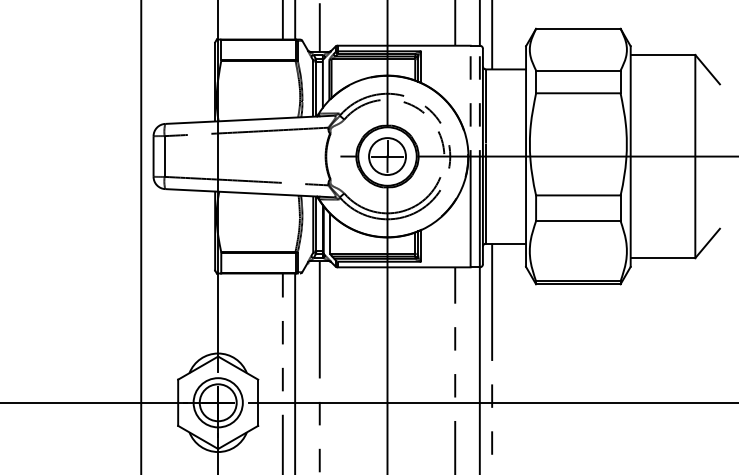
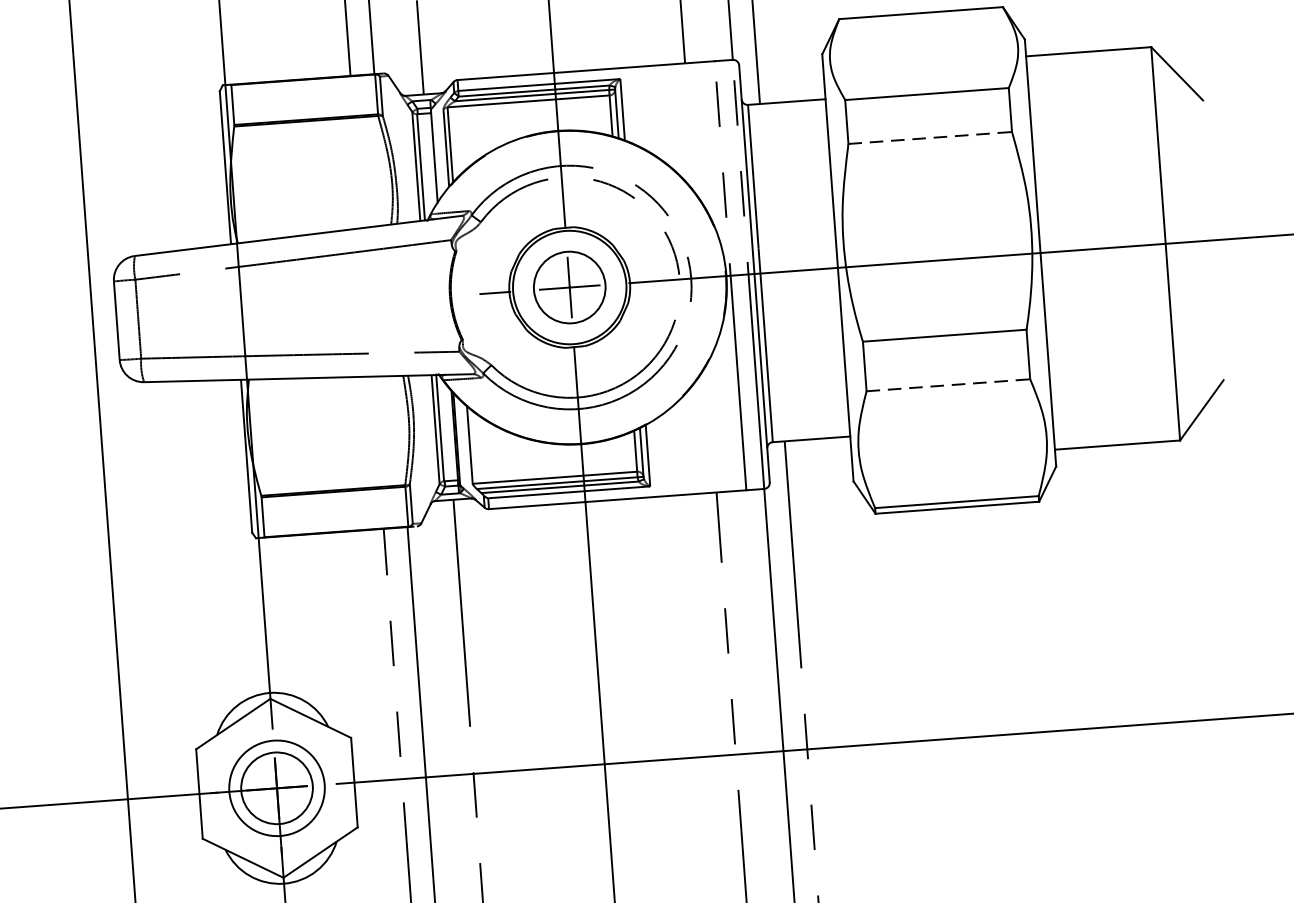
line: (578, 93) -> (930, 138), solid -> dashed
line: (578, 221) -> (948, 386), solid -> dashed

